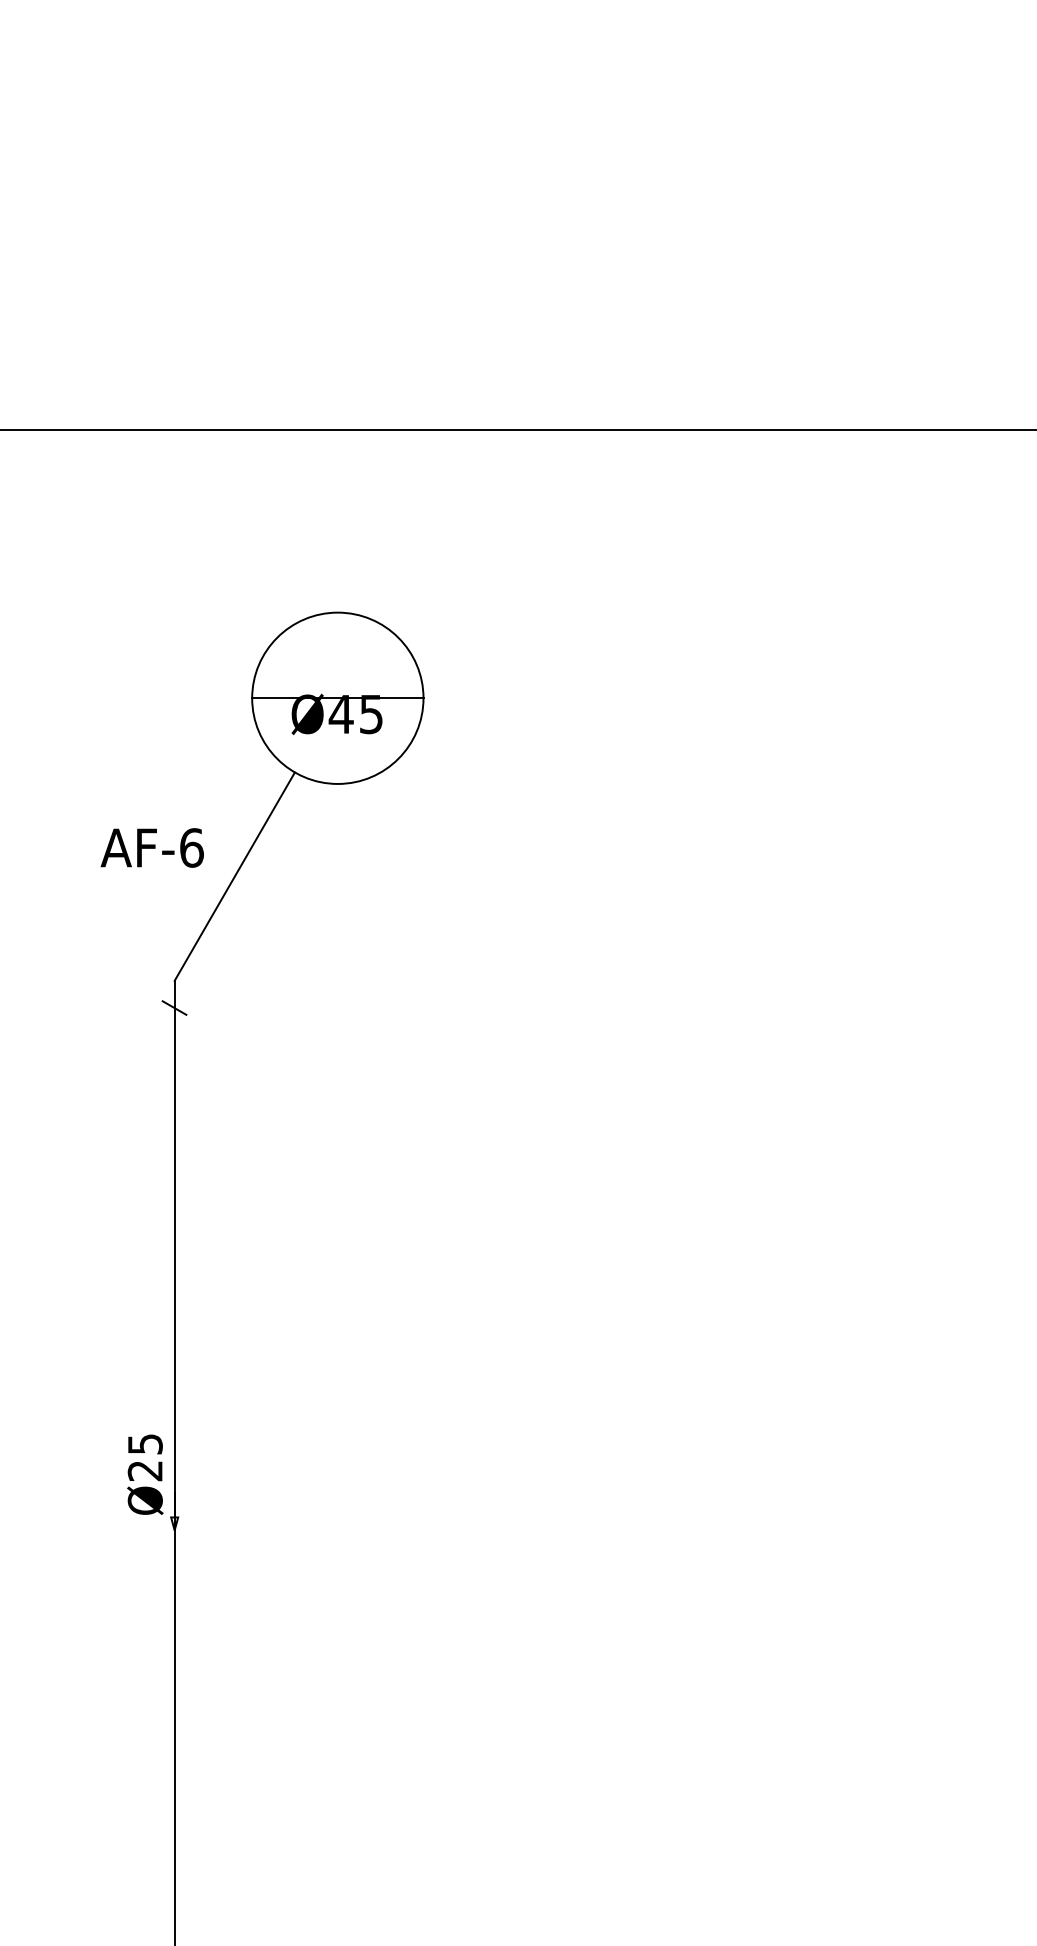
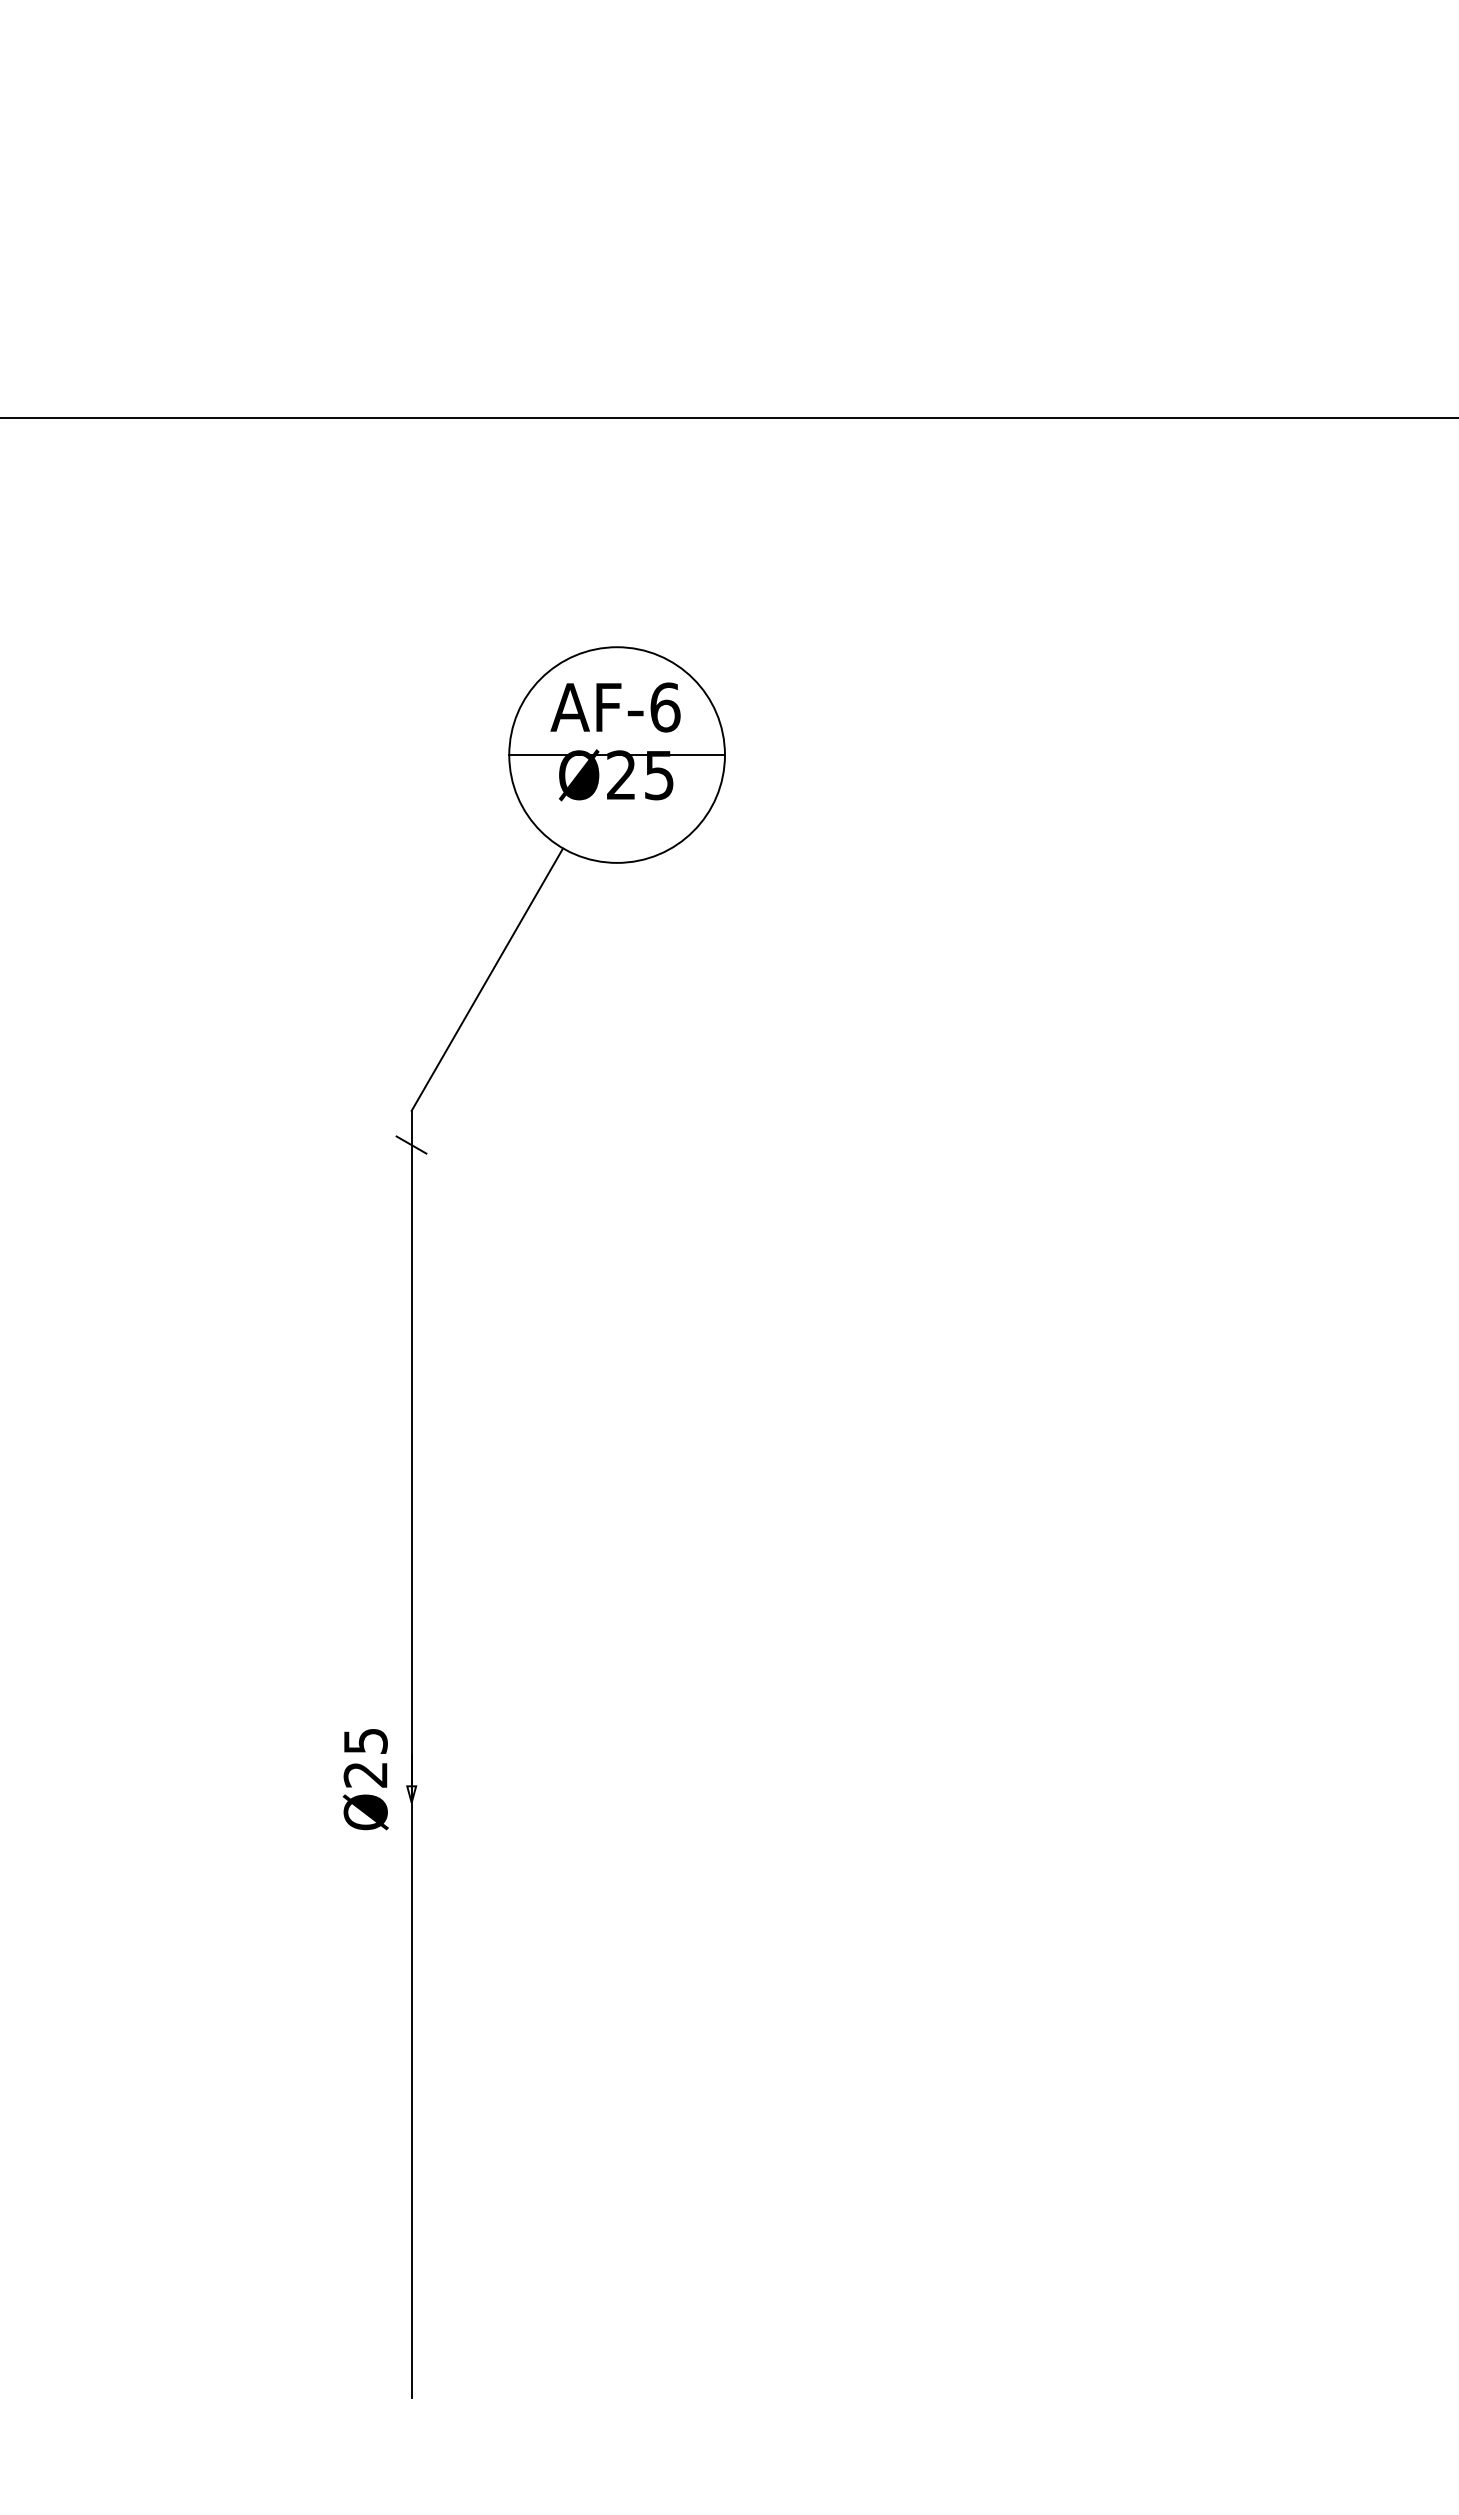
text: (341, 713) -> (621, 774), Ø45 -> Ø25
text: (152, 847) -> (615, 707), moved
text: (145, 1474) -> (365, 1779), moved

